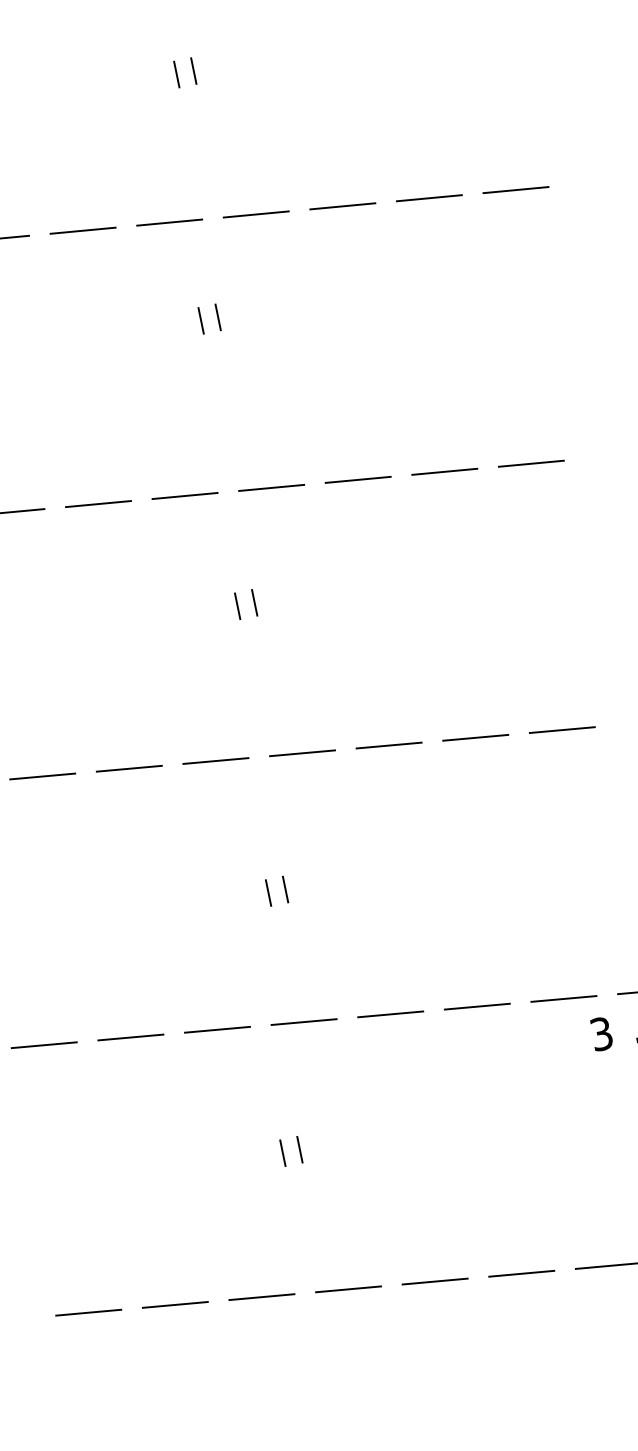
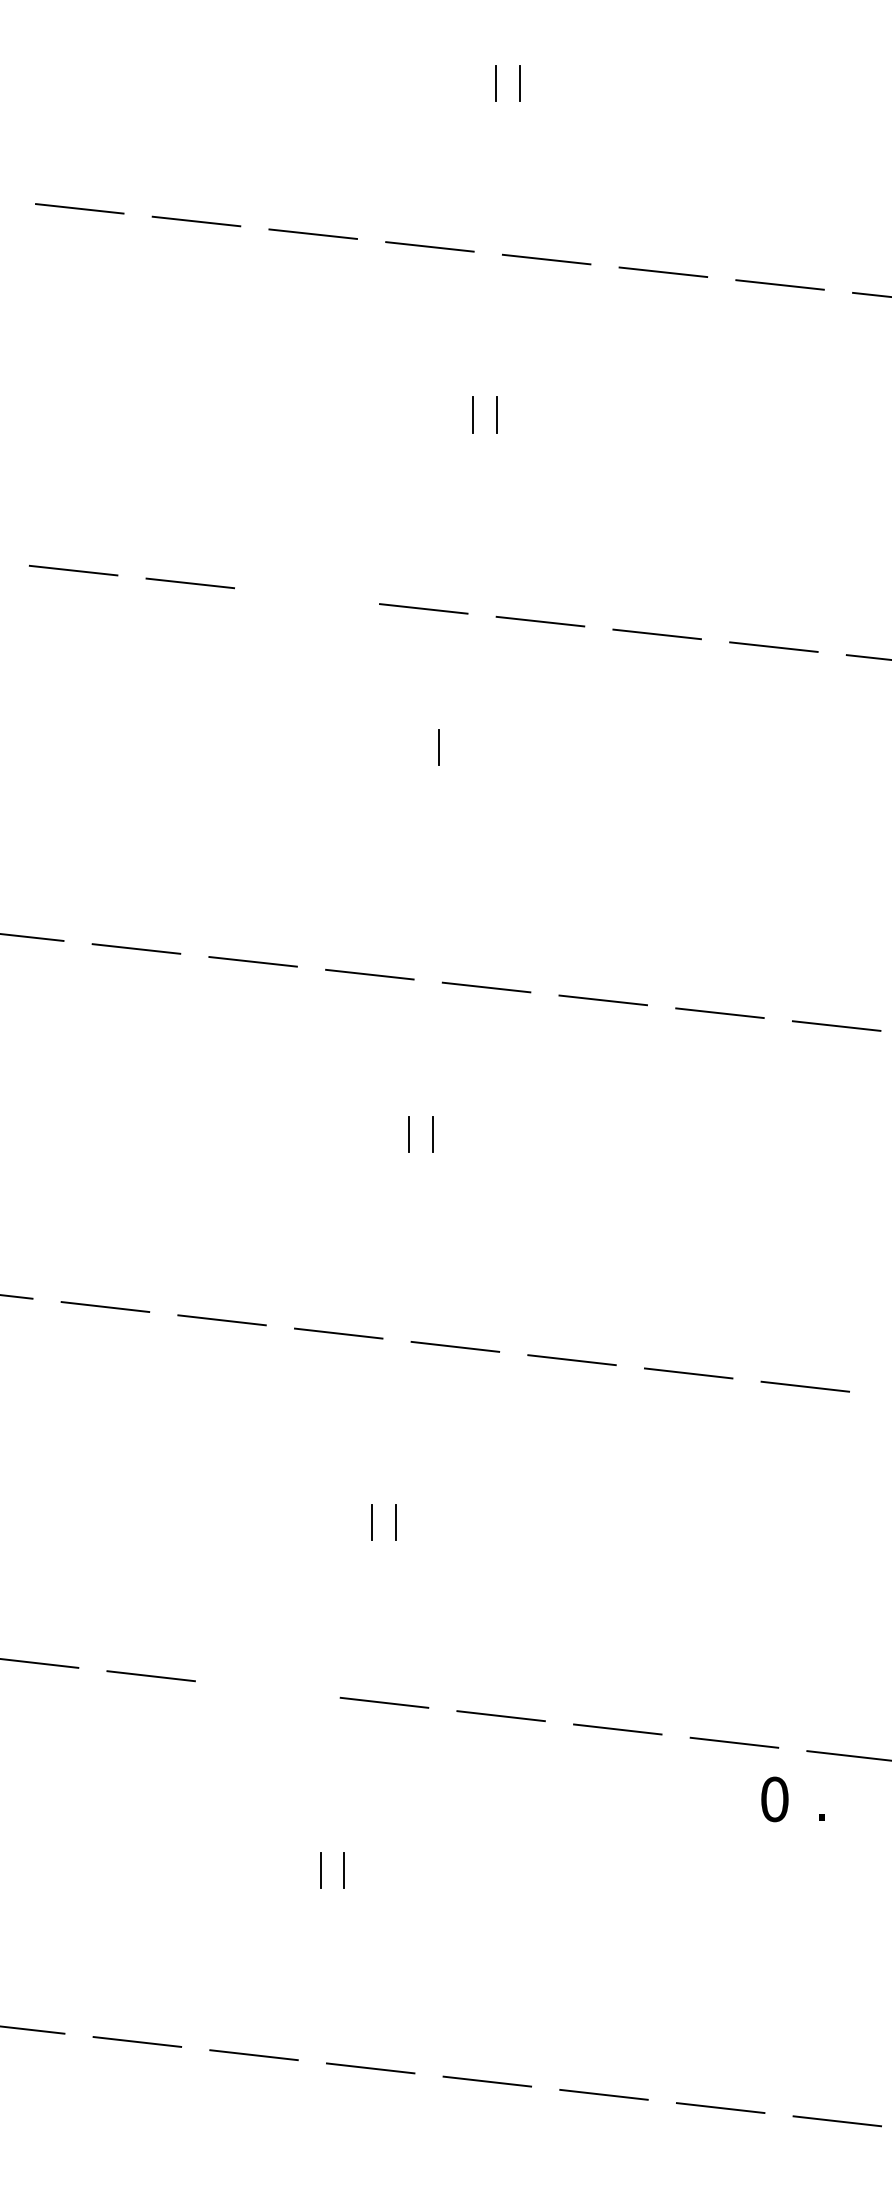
line: (82, 230) -> (306, 595), removed
line: (217, 317) -> (461, 747), removed
line: (217, 1029) -> (267, 1689), removed
text: (601, 1034) -> (774, 1799), 3 -> 0

